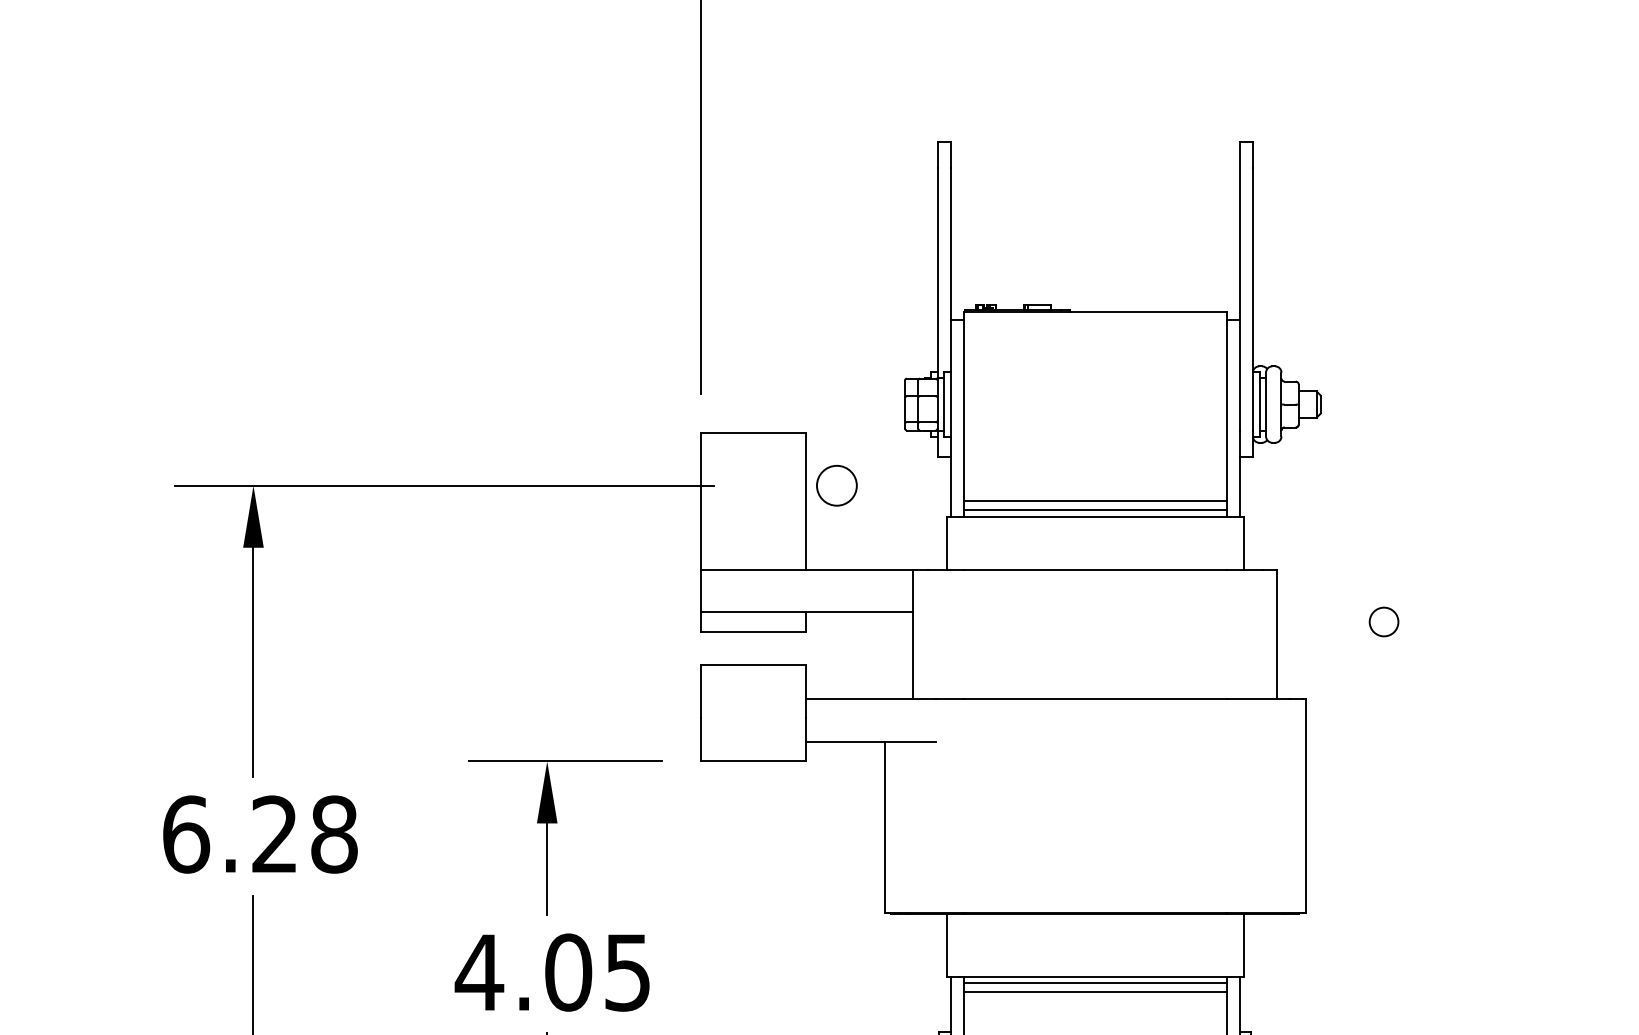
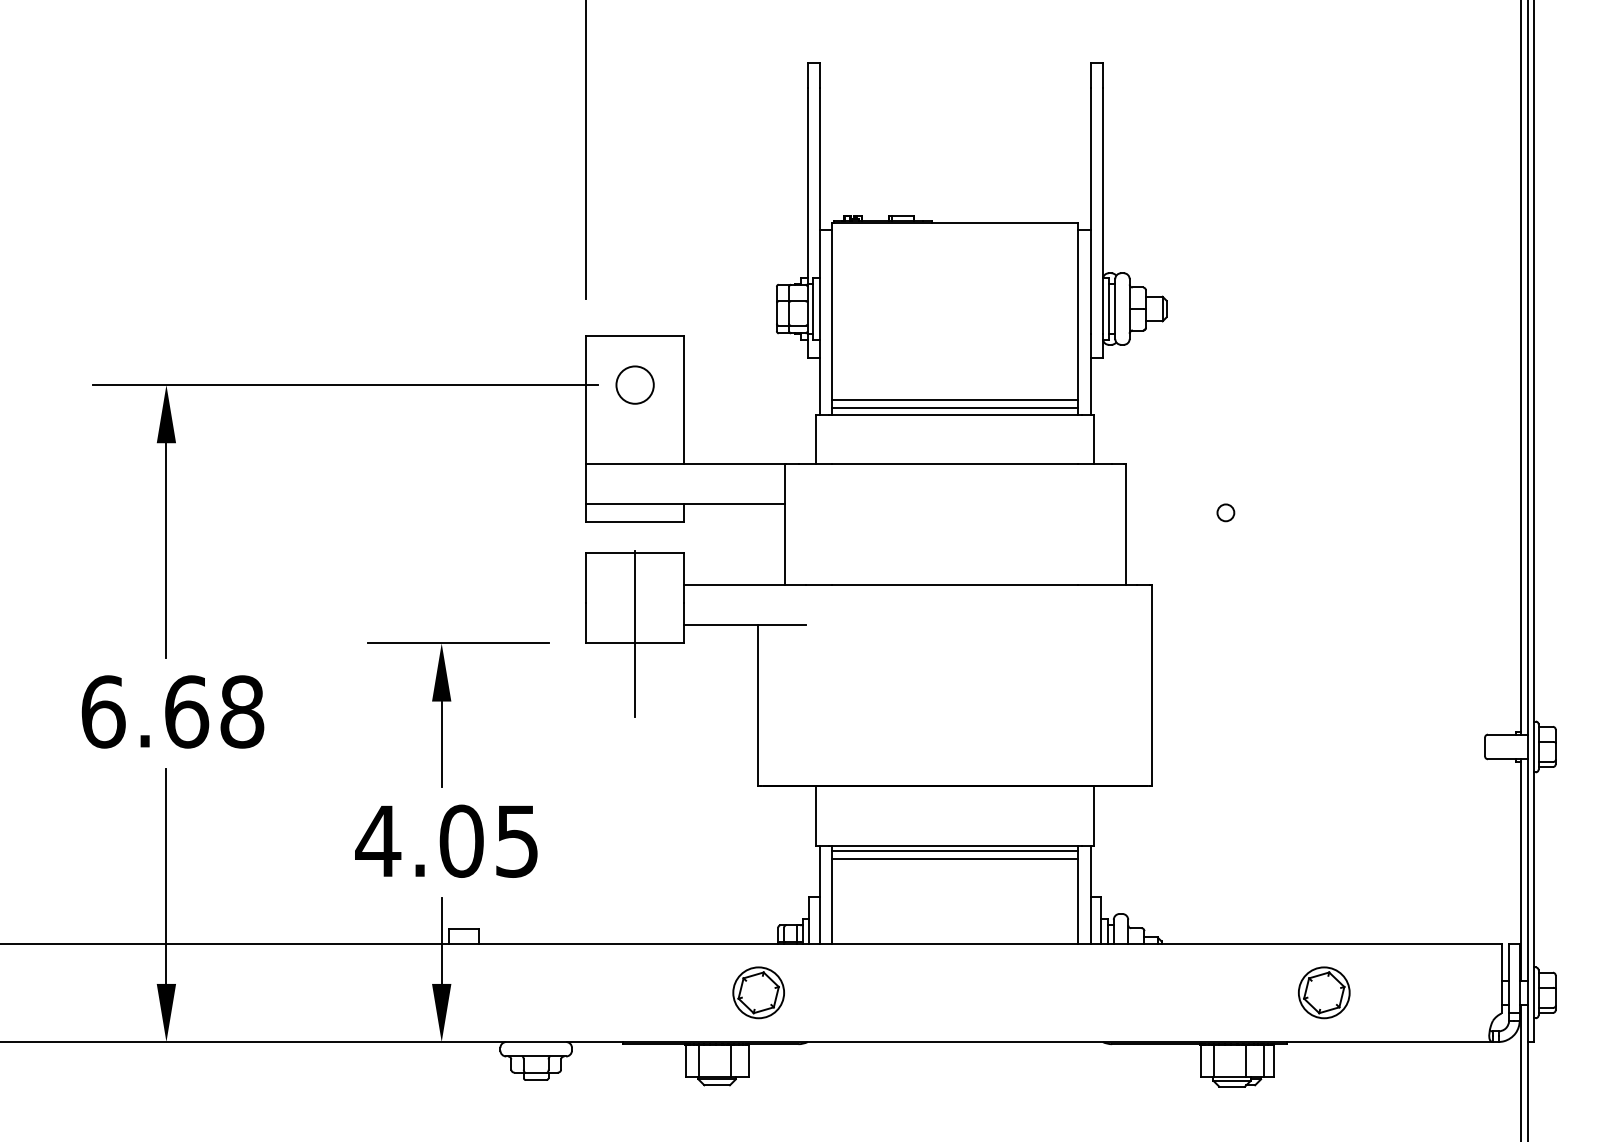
circle: (836, 485) -> (634, 384), moved
circle: (1383, 621) -> (1225, 512), size x0.62
line: (754, 751) -> (635, 634), added
text: (275, 834) -> (187, 711), 6.28 -> 6.68

